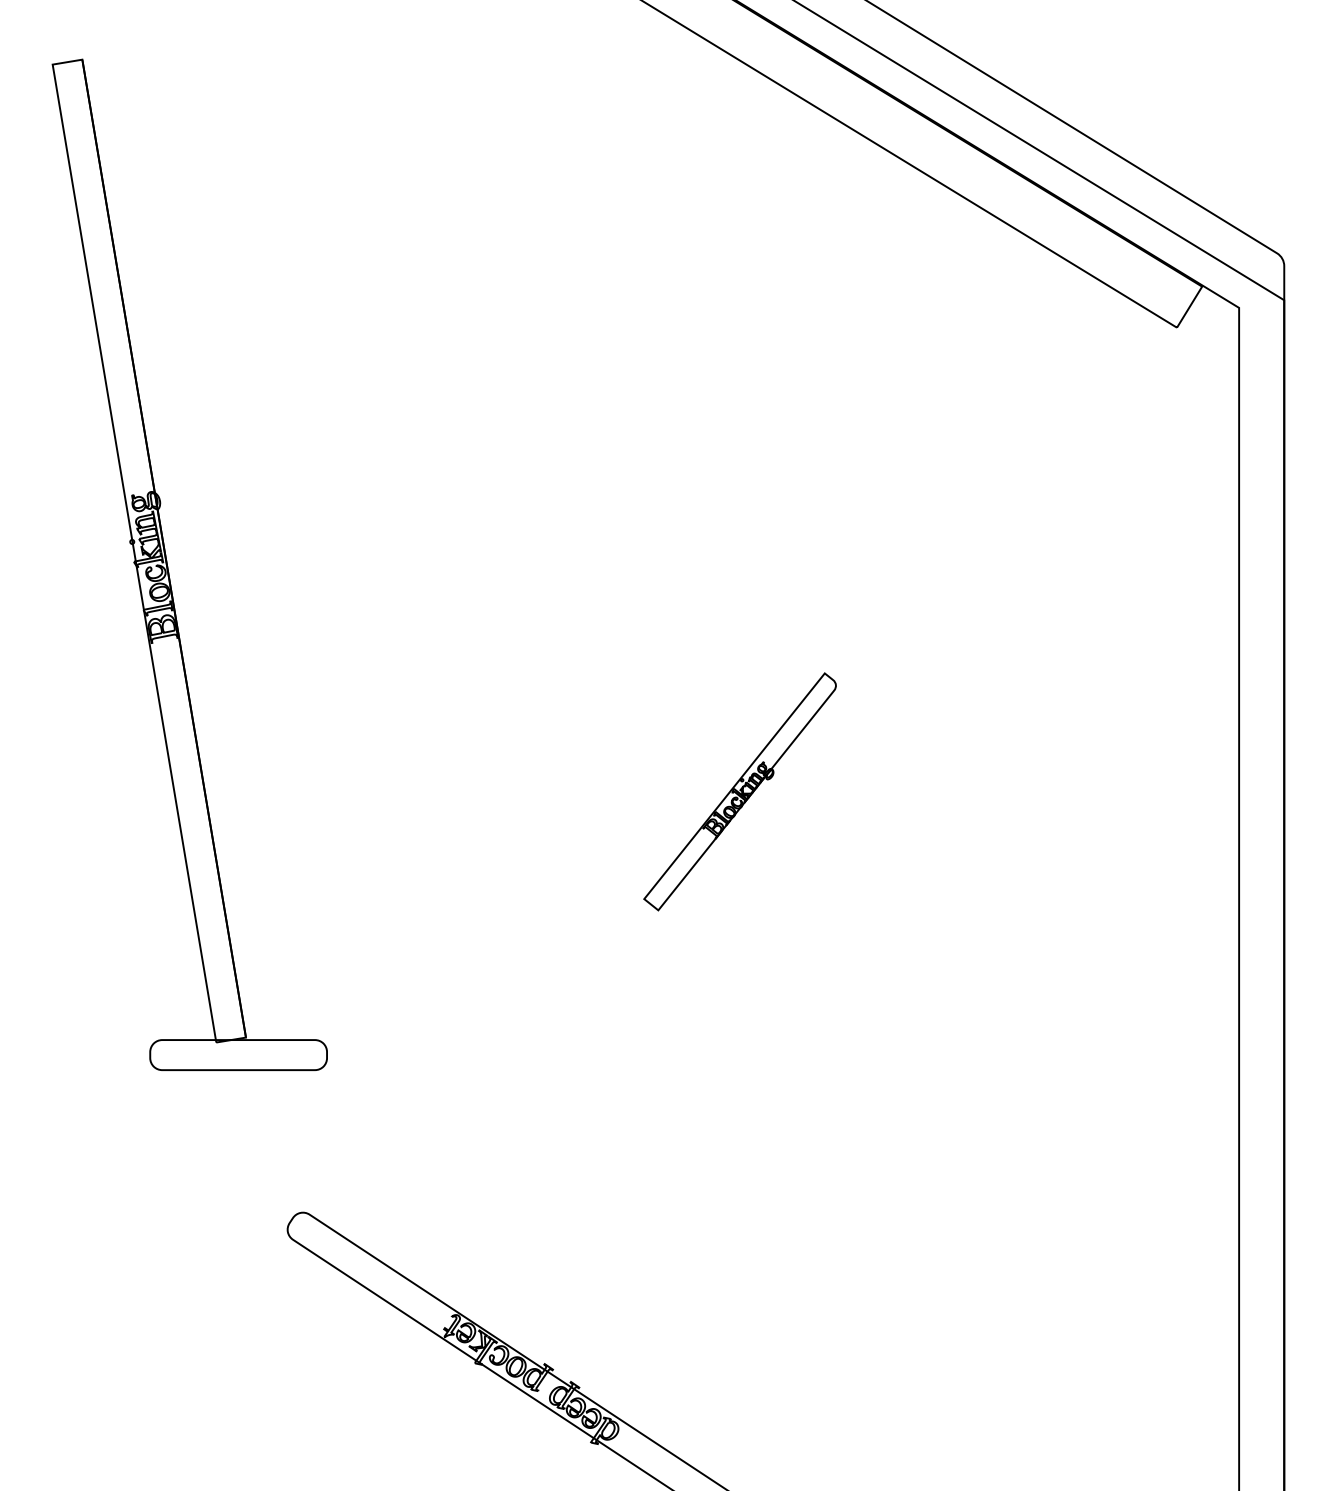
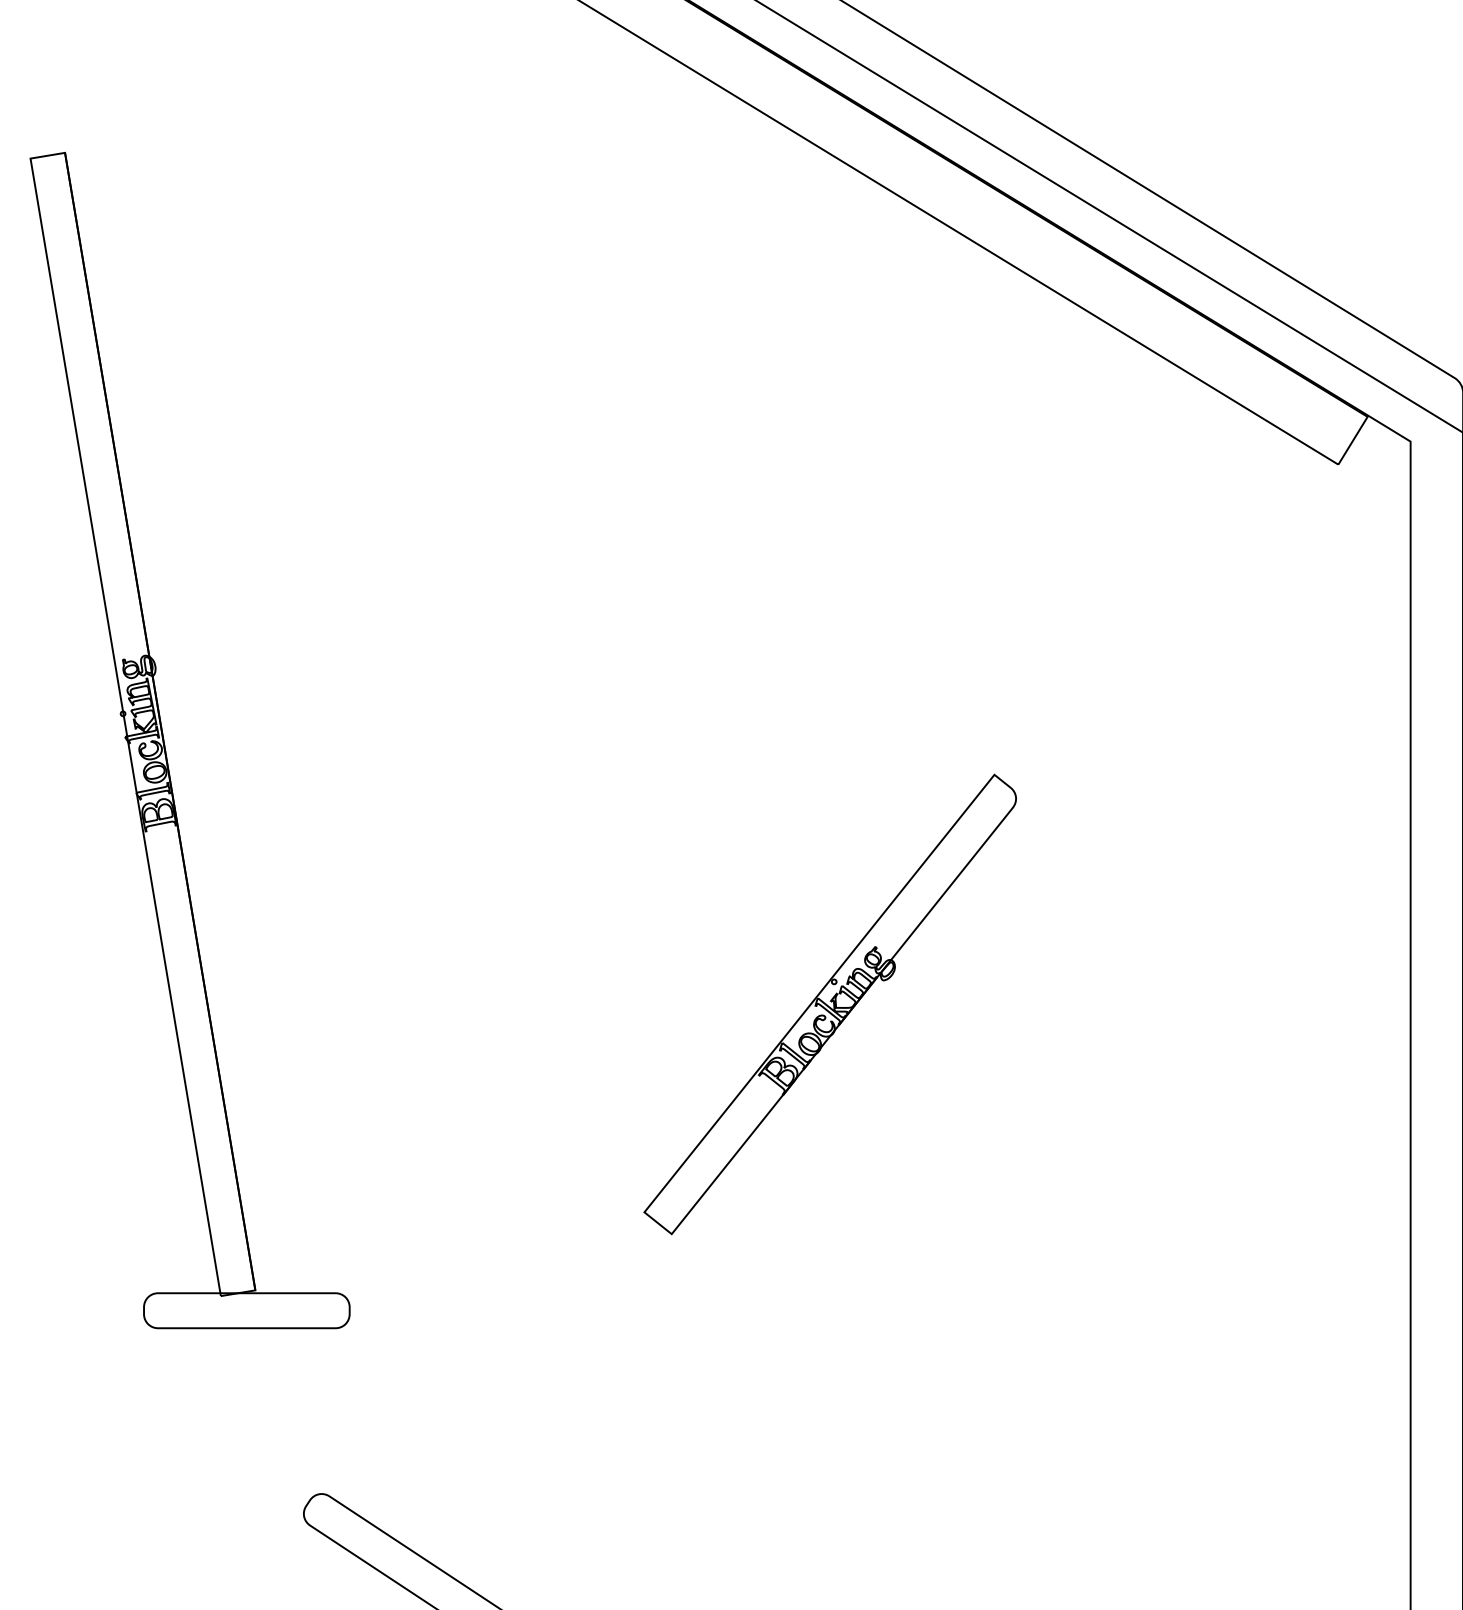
part: (739, 791) -> (829, 1004), size x1.67

